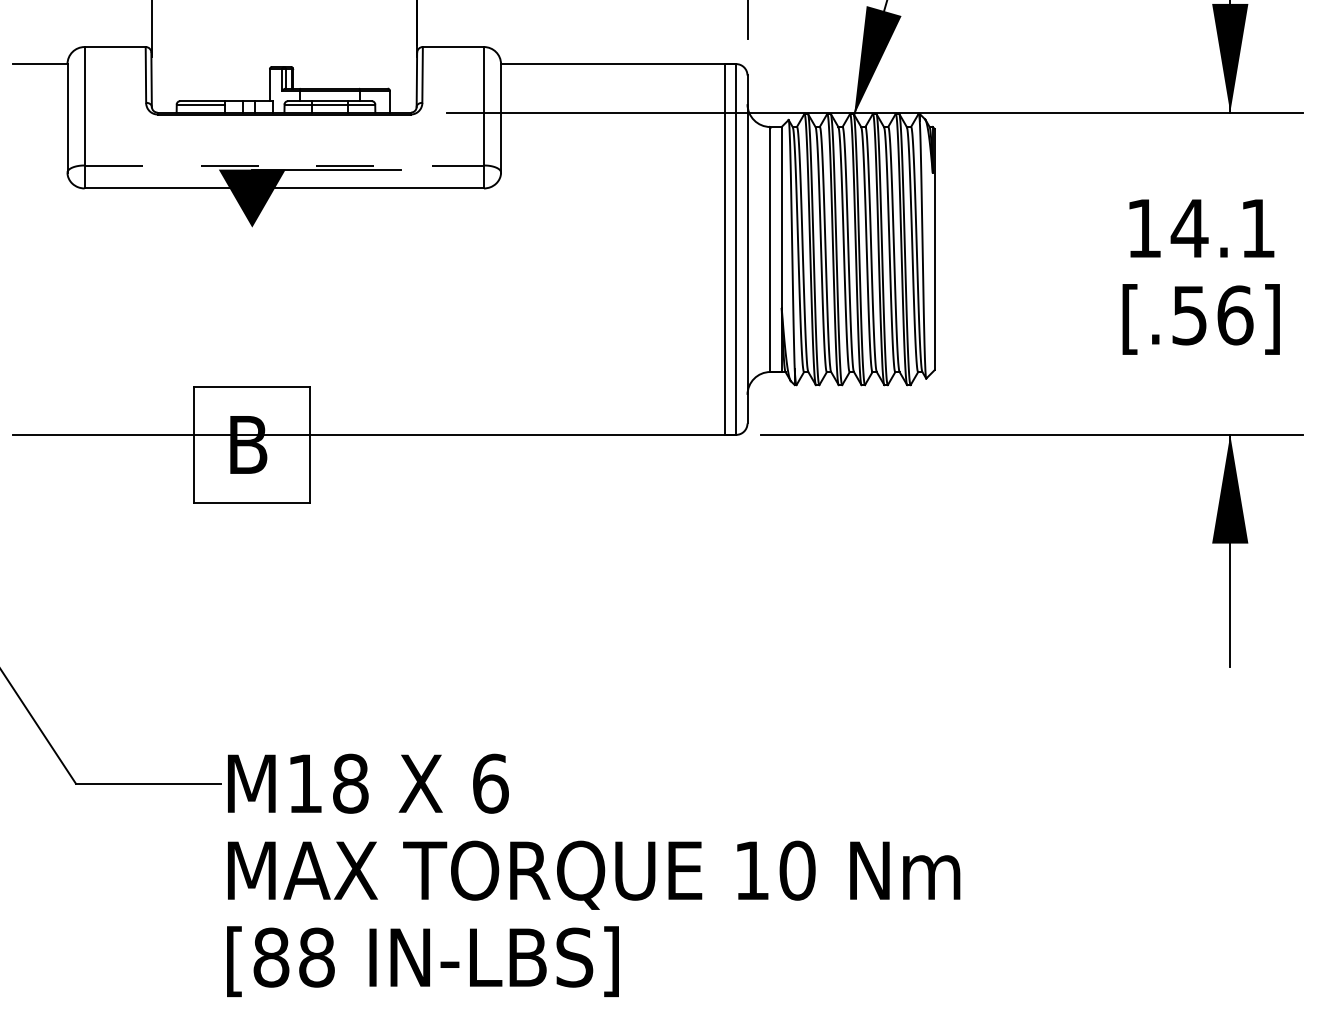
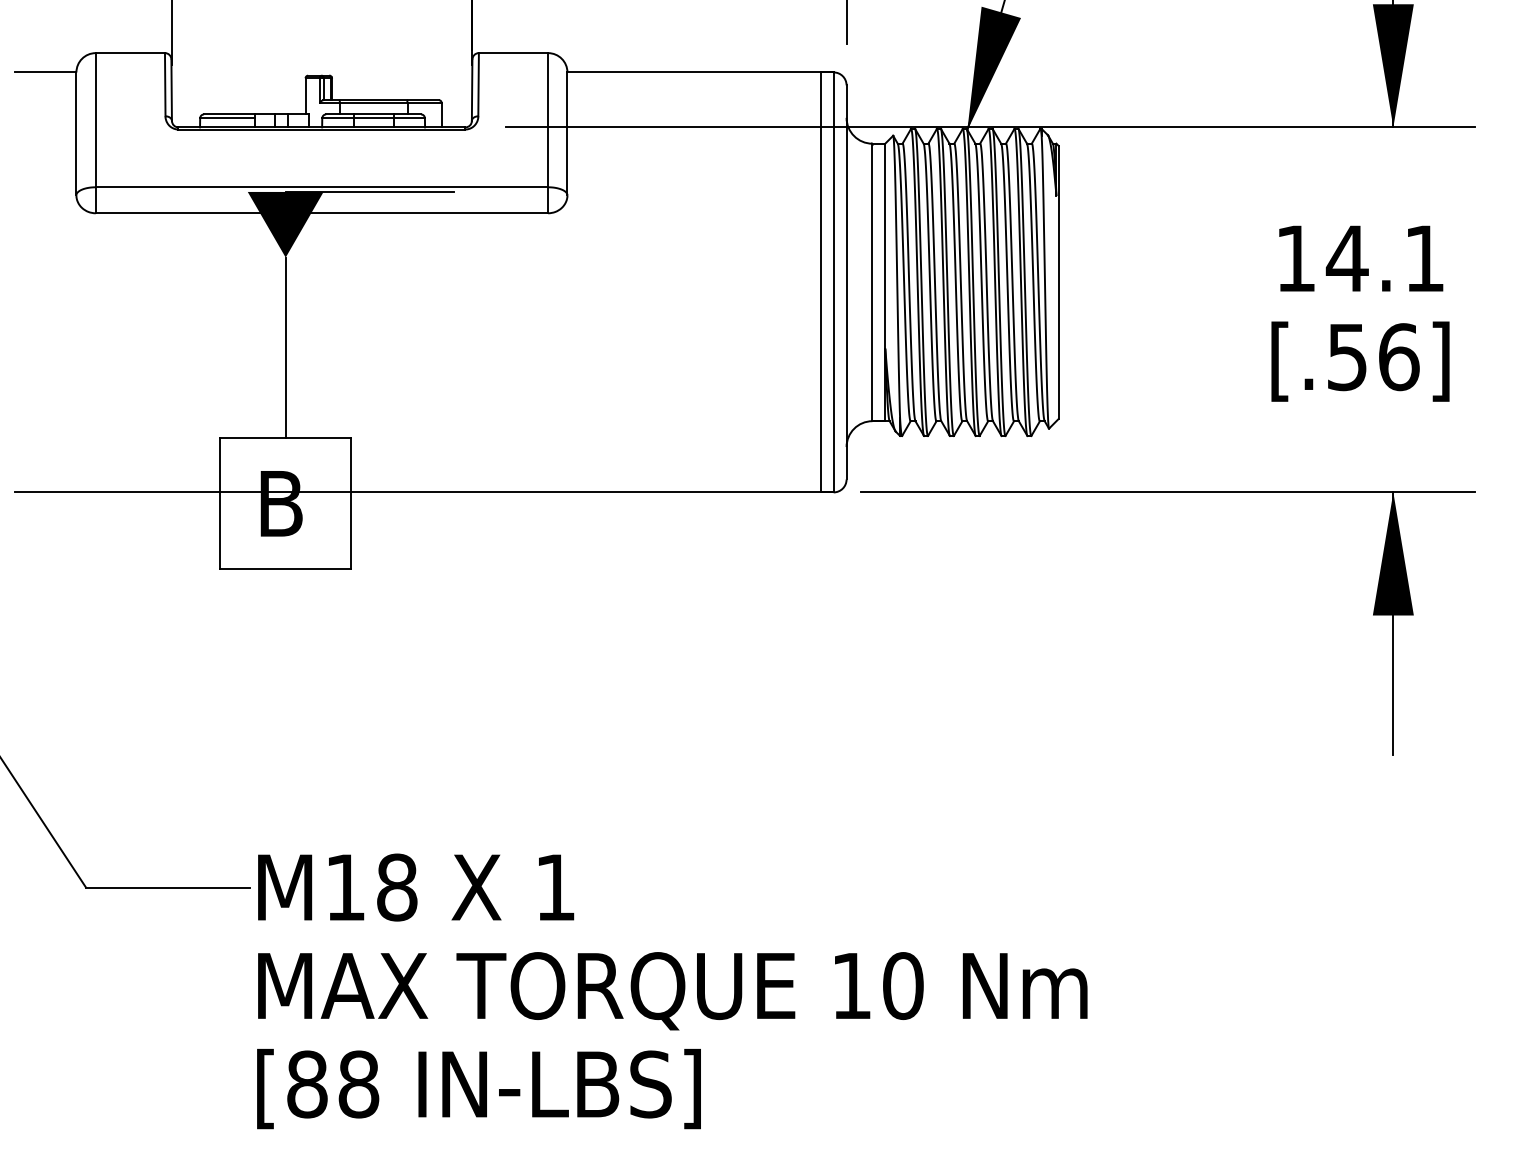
line: (284, 165) -> (322, 187), dashed -> solid
line: (252, 306) -> (285, 346), added
text: (490, 783) -> (555, 887), 6 -> 1

